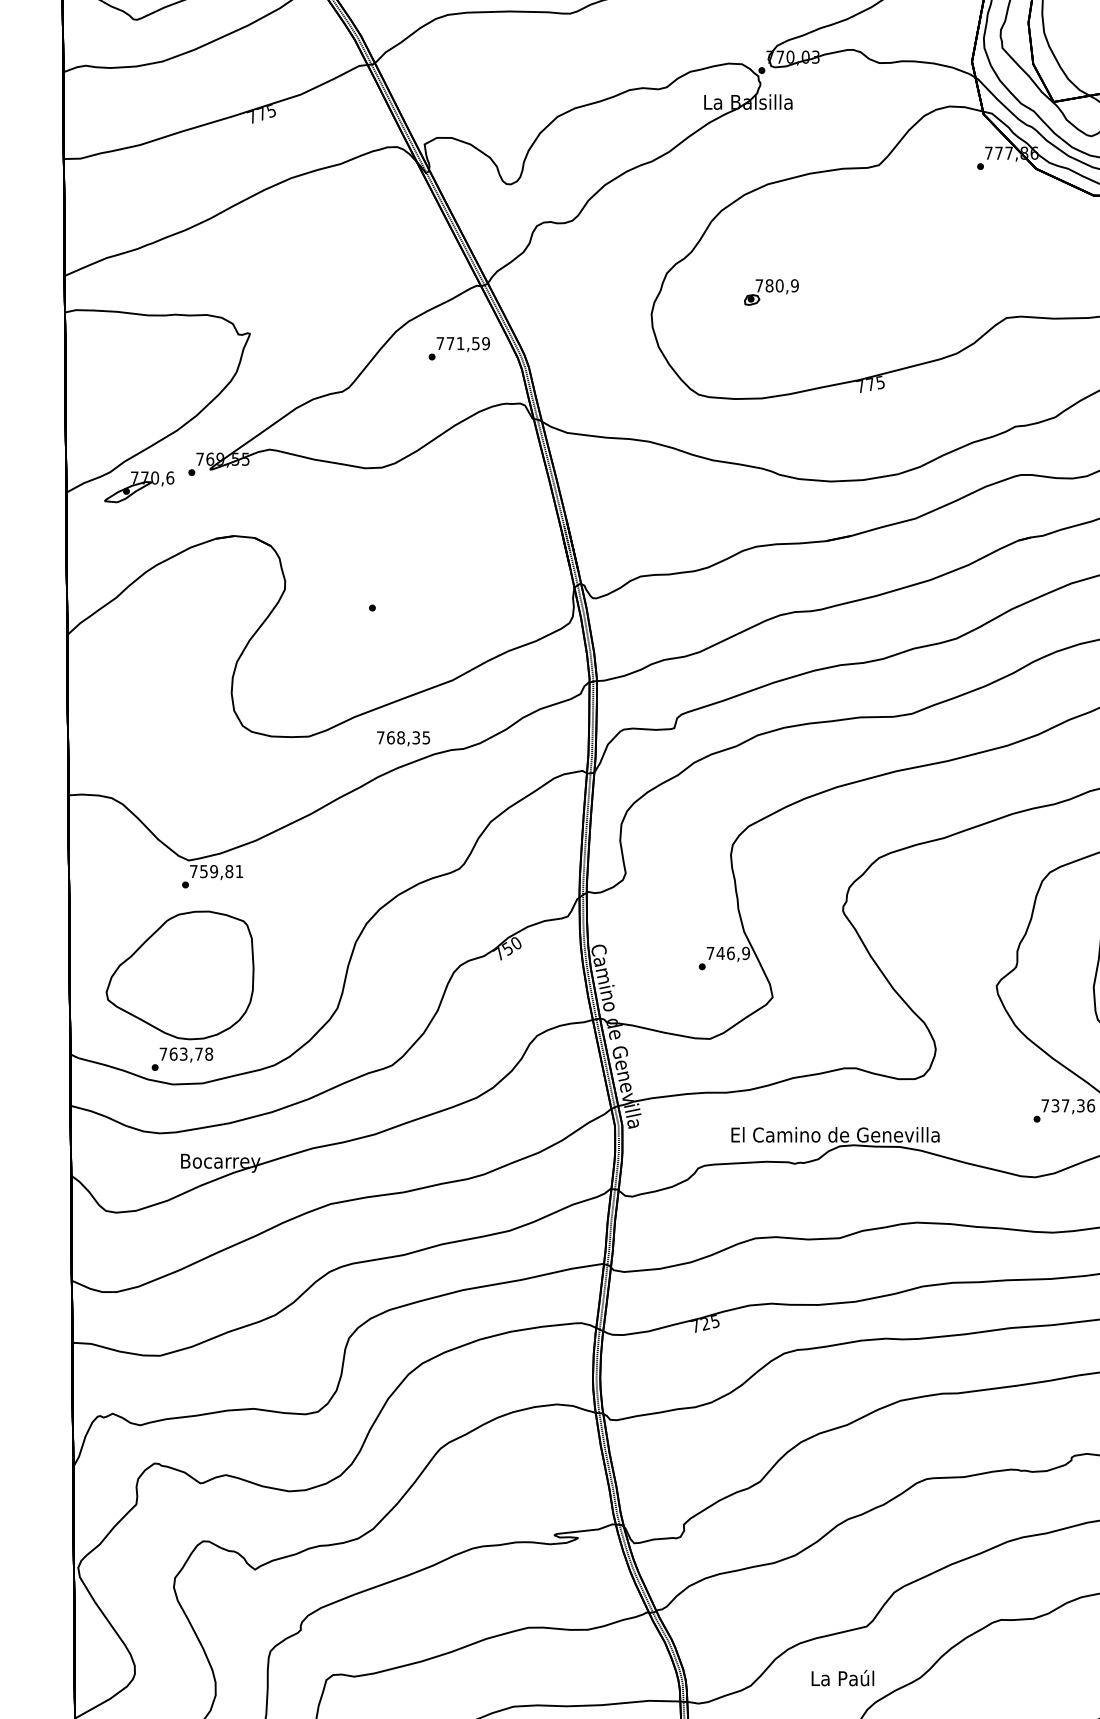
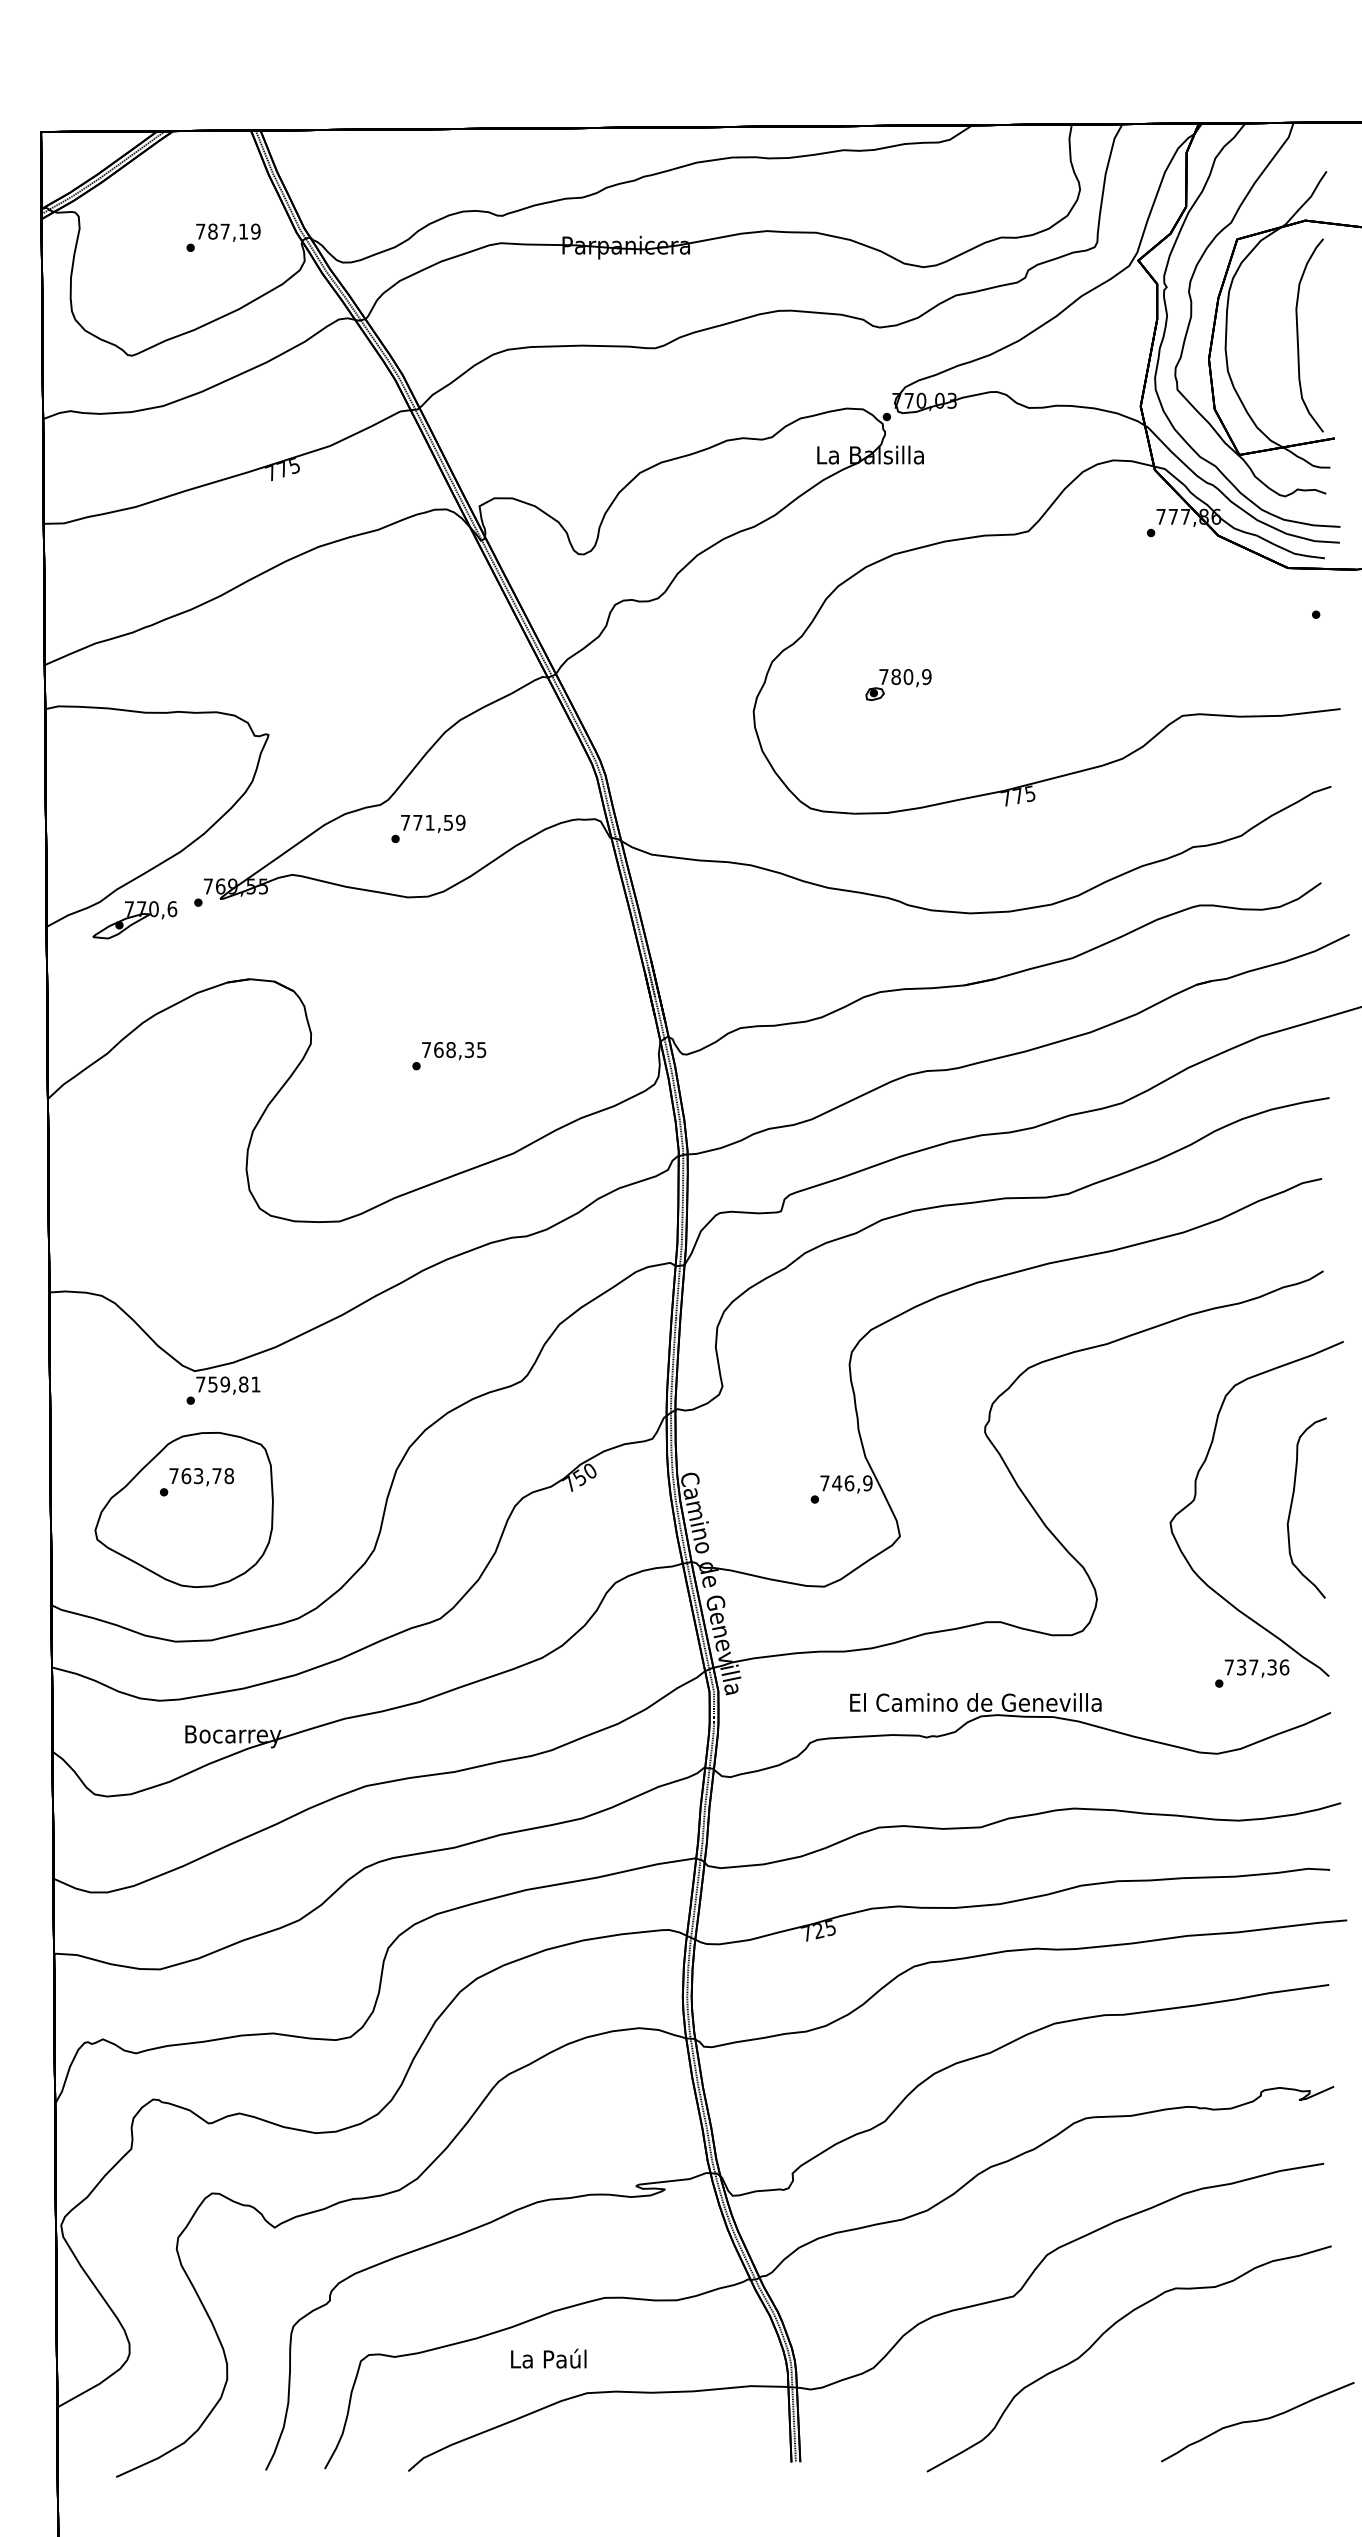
text: (459, 348) -> (428, 828), moved
text: (403, 739) -> (454, 1051), moved
text: (182, 1059) -> (197, 1482), moved
text: (842, 1677) -> (548, 2358), moved

